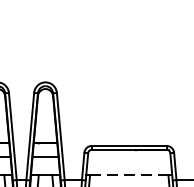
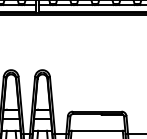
line: (129, 174) -> (97, 130), dashed -> solid

